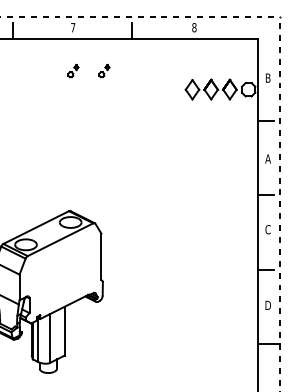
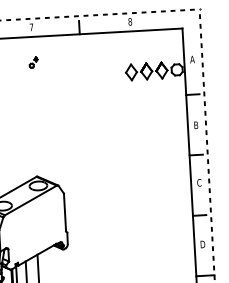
part: (104, 70) -> (59, 60), removed
text: (267, 77) -> (191, 59), B -> A
text: (267, 158) -> (195, 124), A -> B

